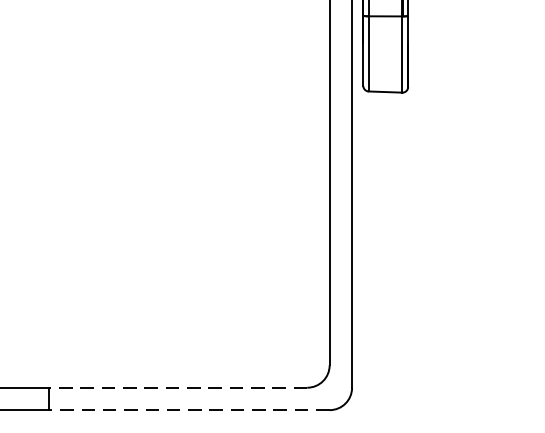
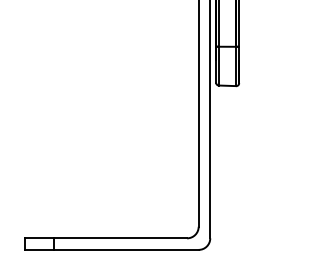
line: (178, 388) -> (120, 238), dashed -> solid
line: (187, 409) -> (125, 249), dashed -> solid

